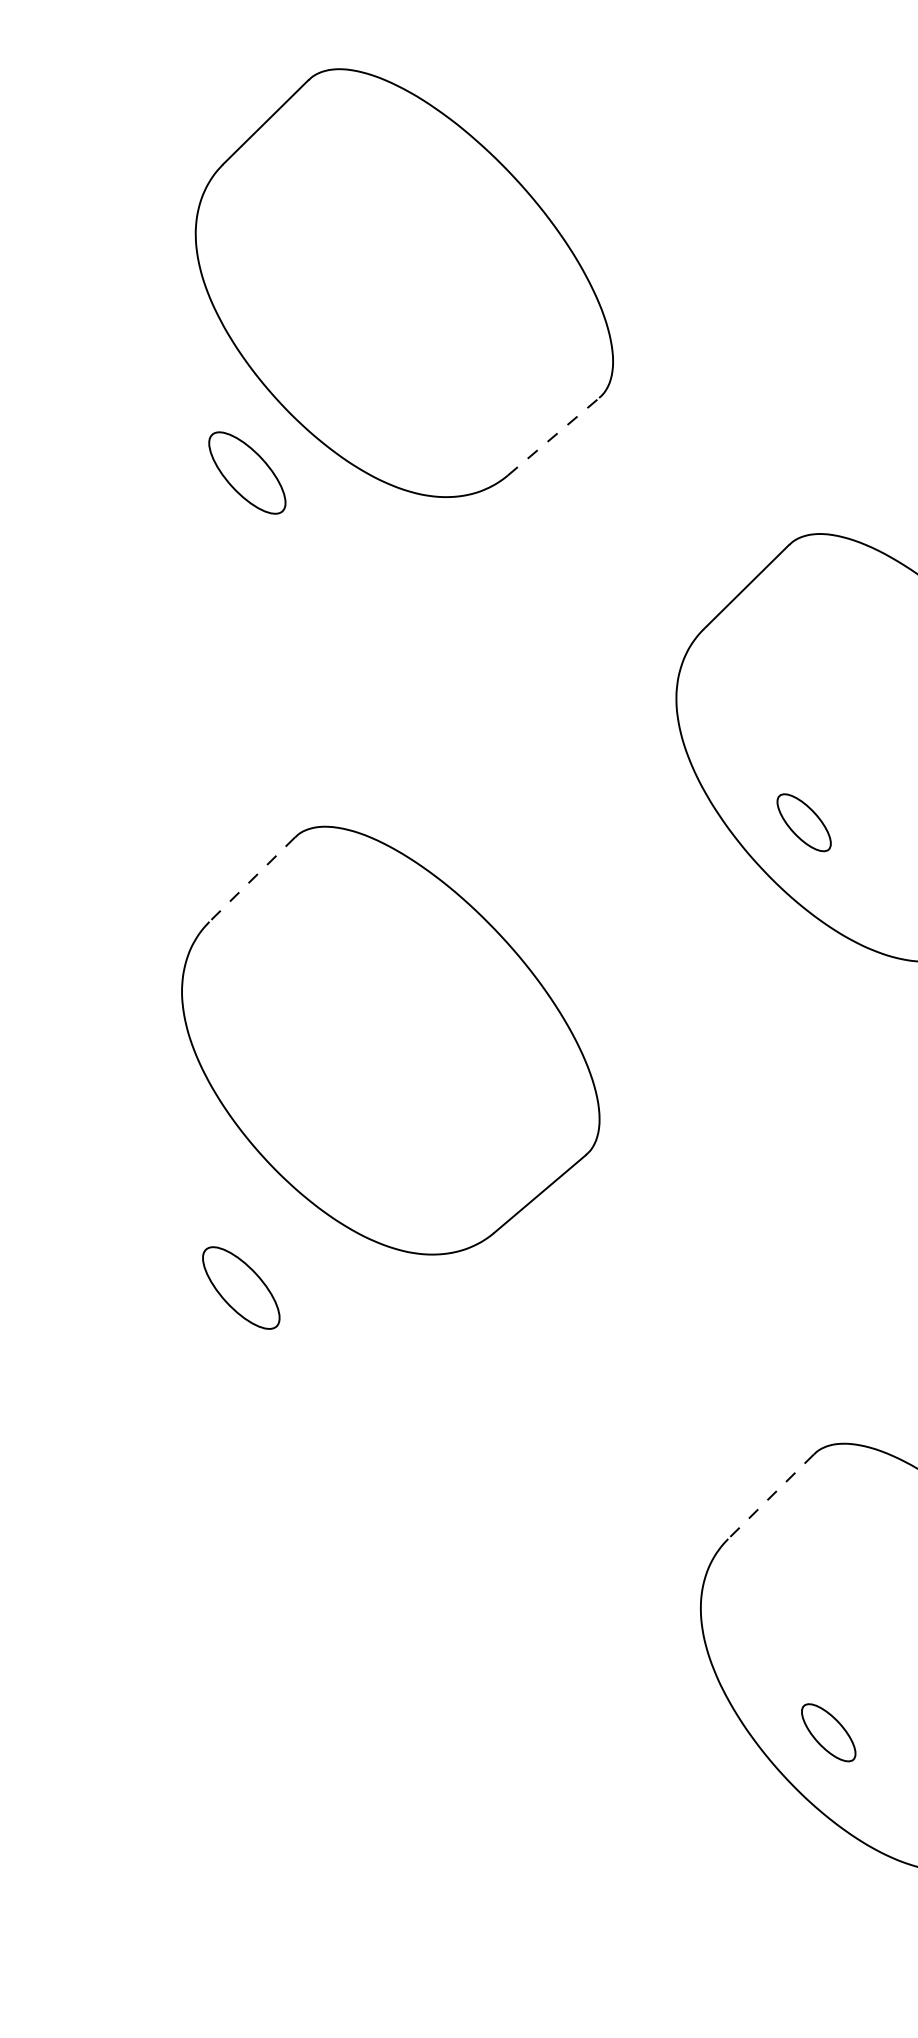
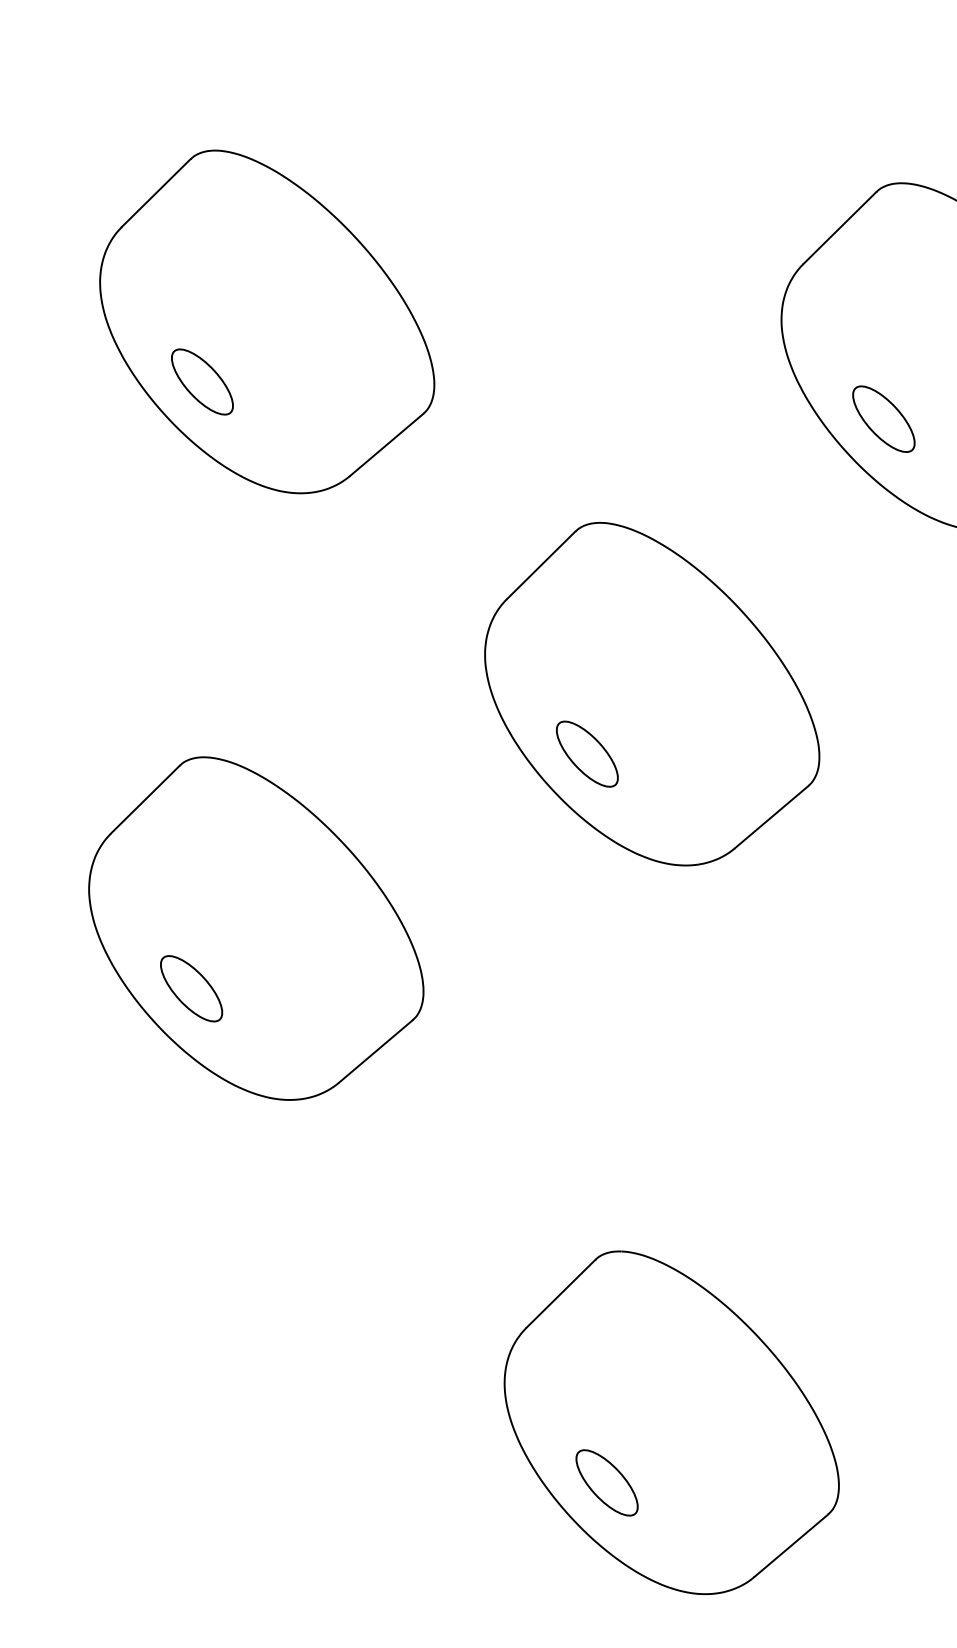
line: (553, 437) -> (386, 445), dashed -> solid
part: (247, 472) -> (202, 381), moved
part: (804, 821) -> (587, 753), size x1.43
line: (251, 880) -> (144, 800), dashed -> solid
part: (241, 1287) -> (191, 988), moved
line: (770, 1497) -> (560, 1294), dashed -> solid
part: (828, 1732) -> (606, 1482), size x1.43

